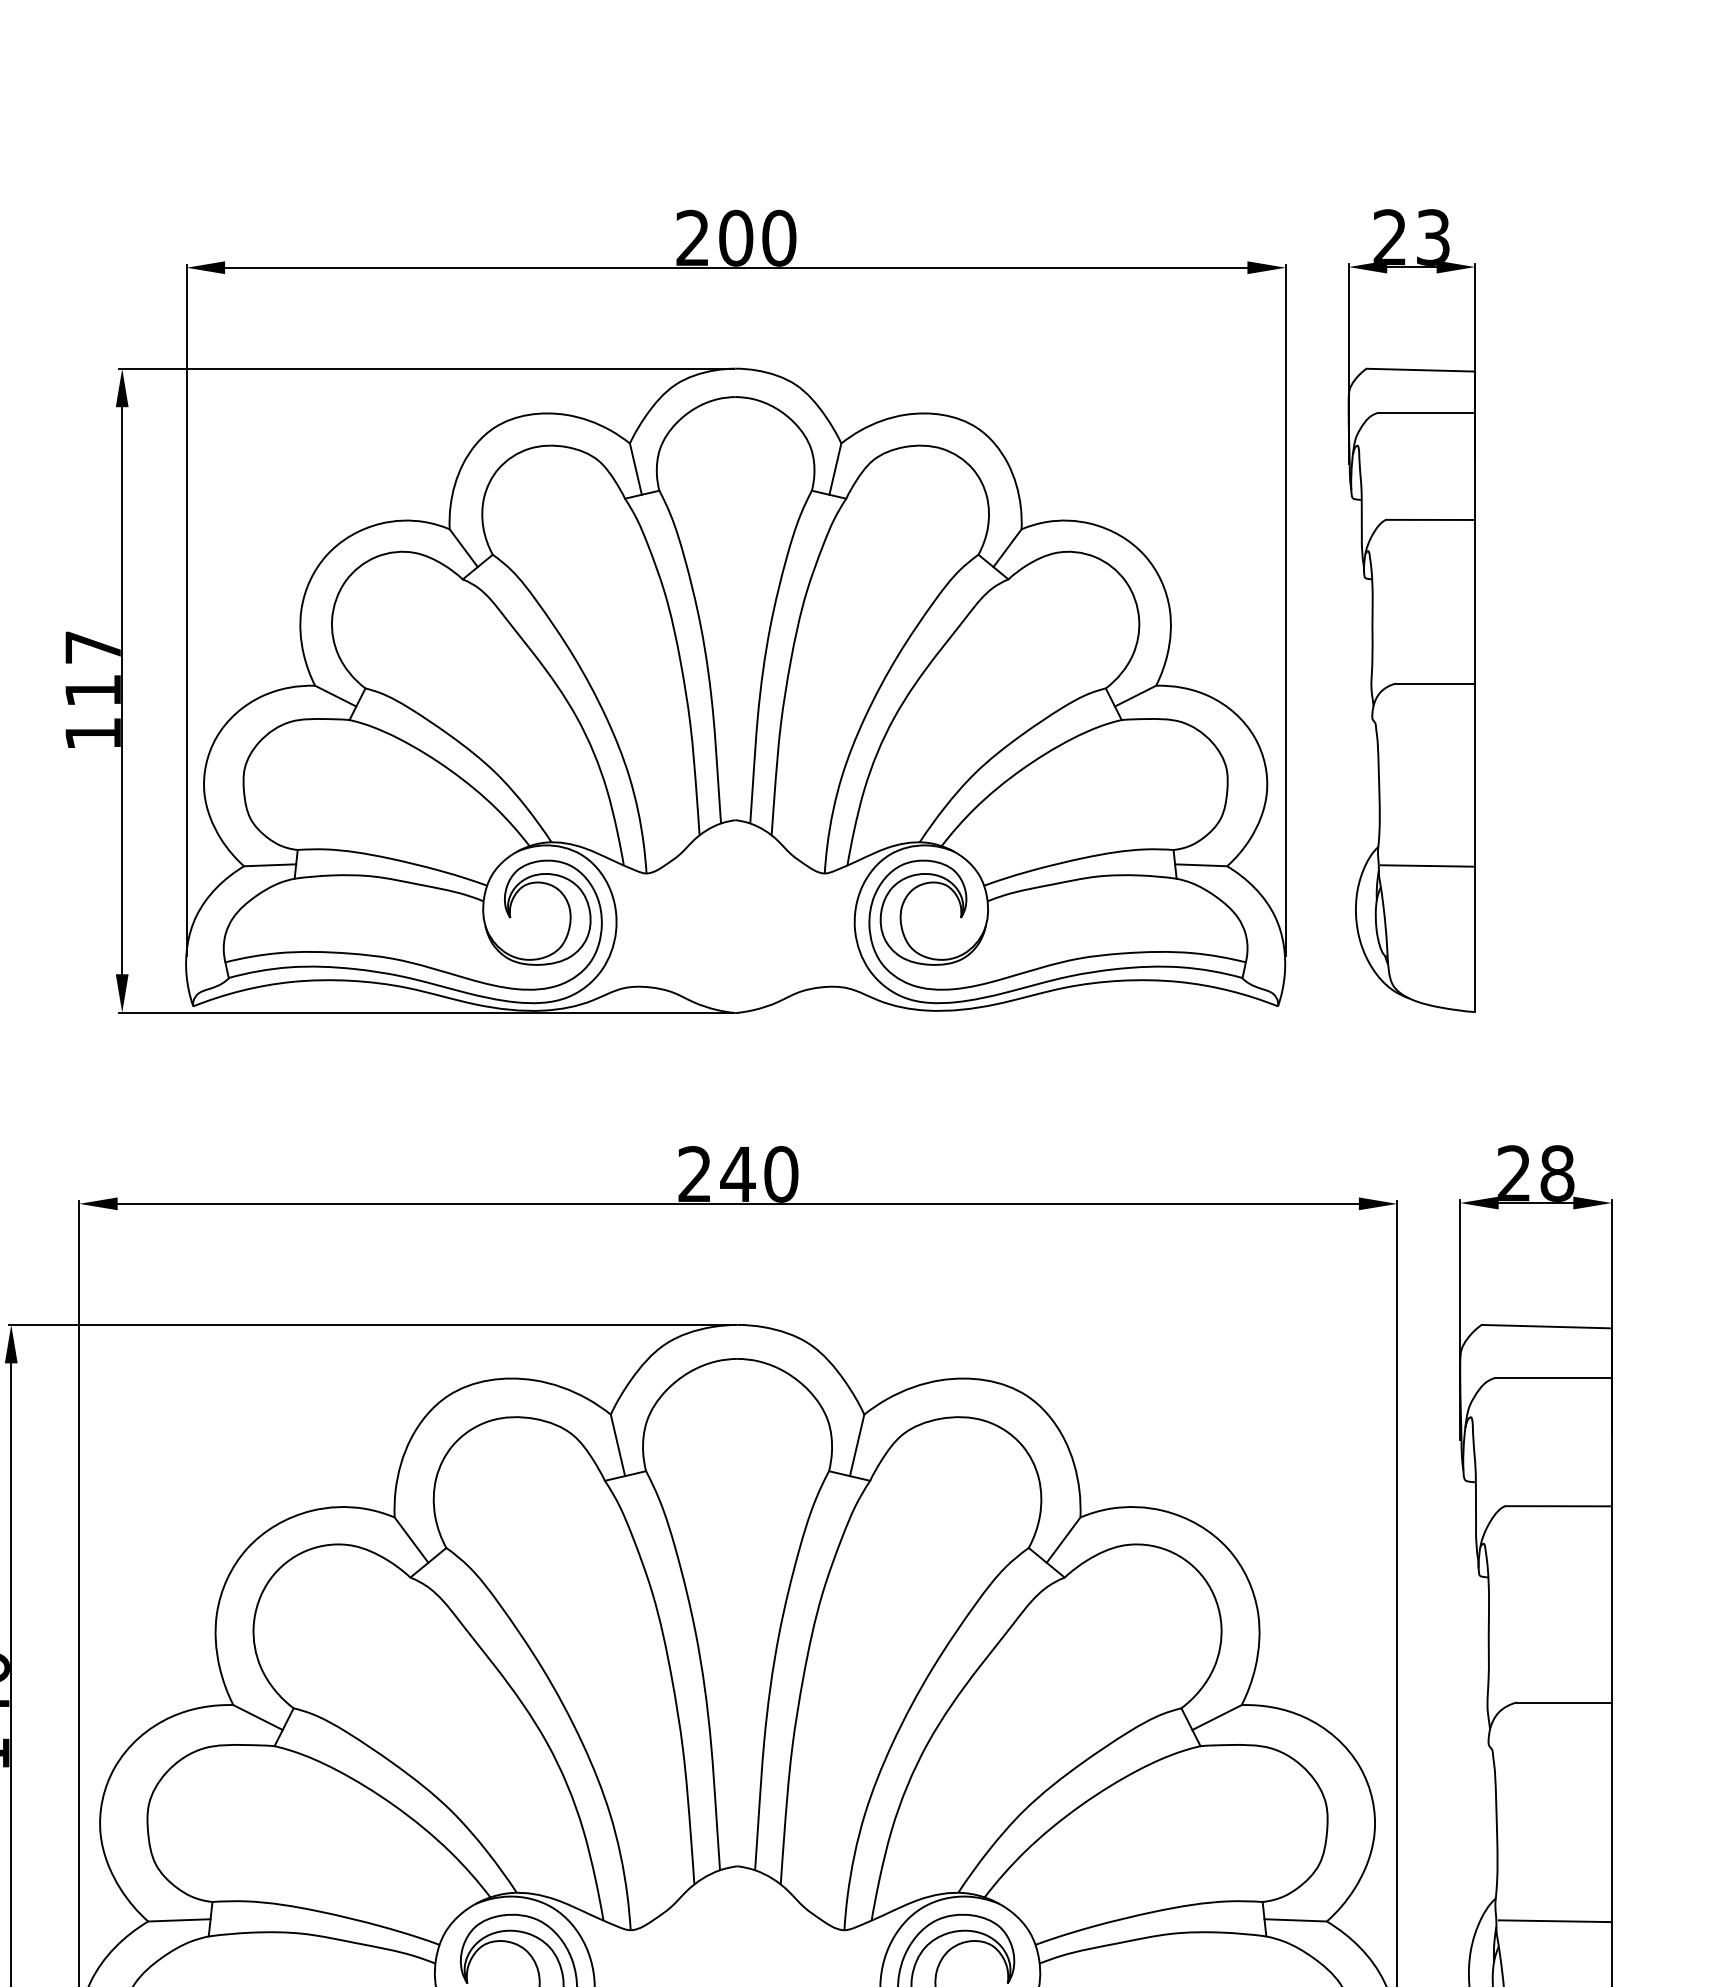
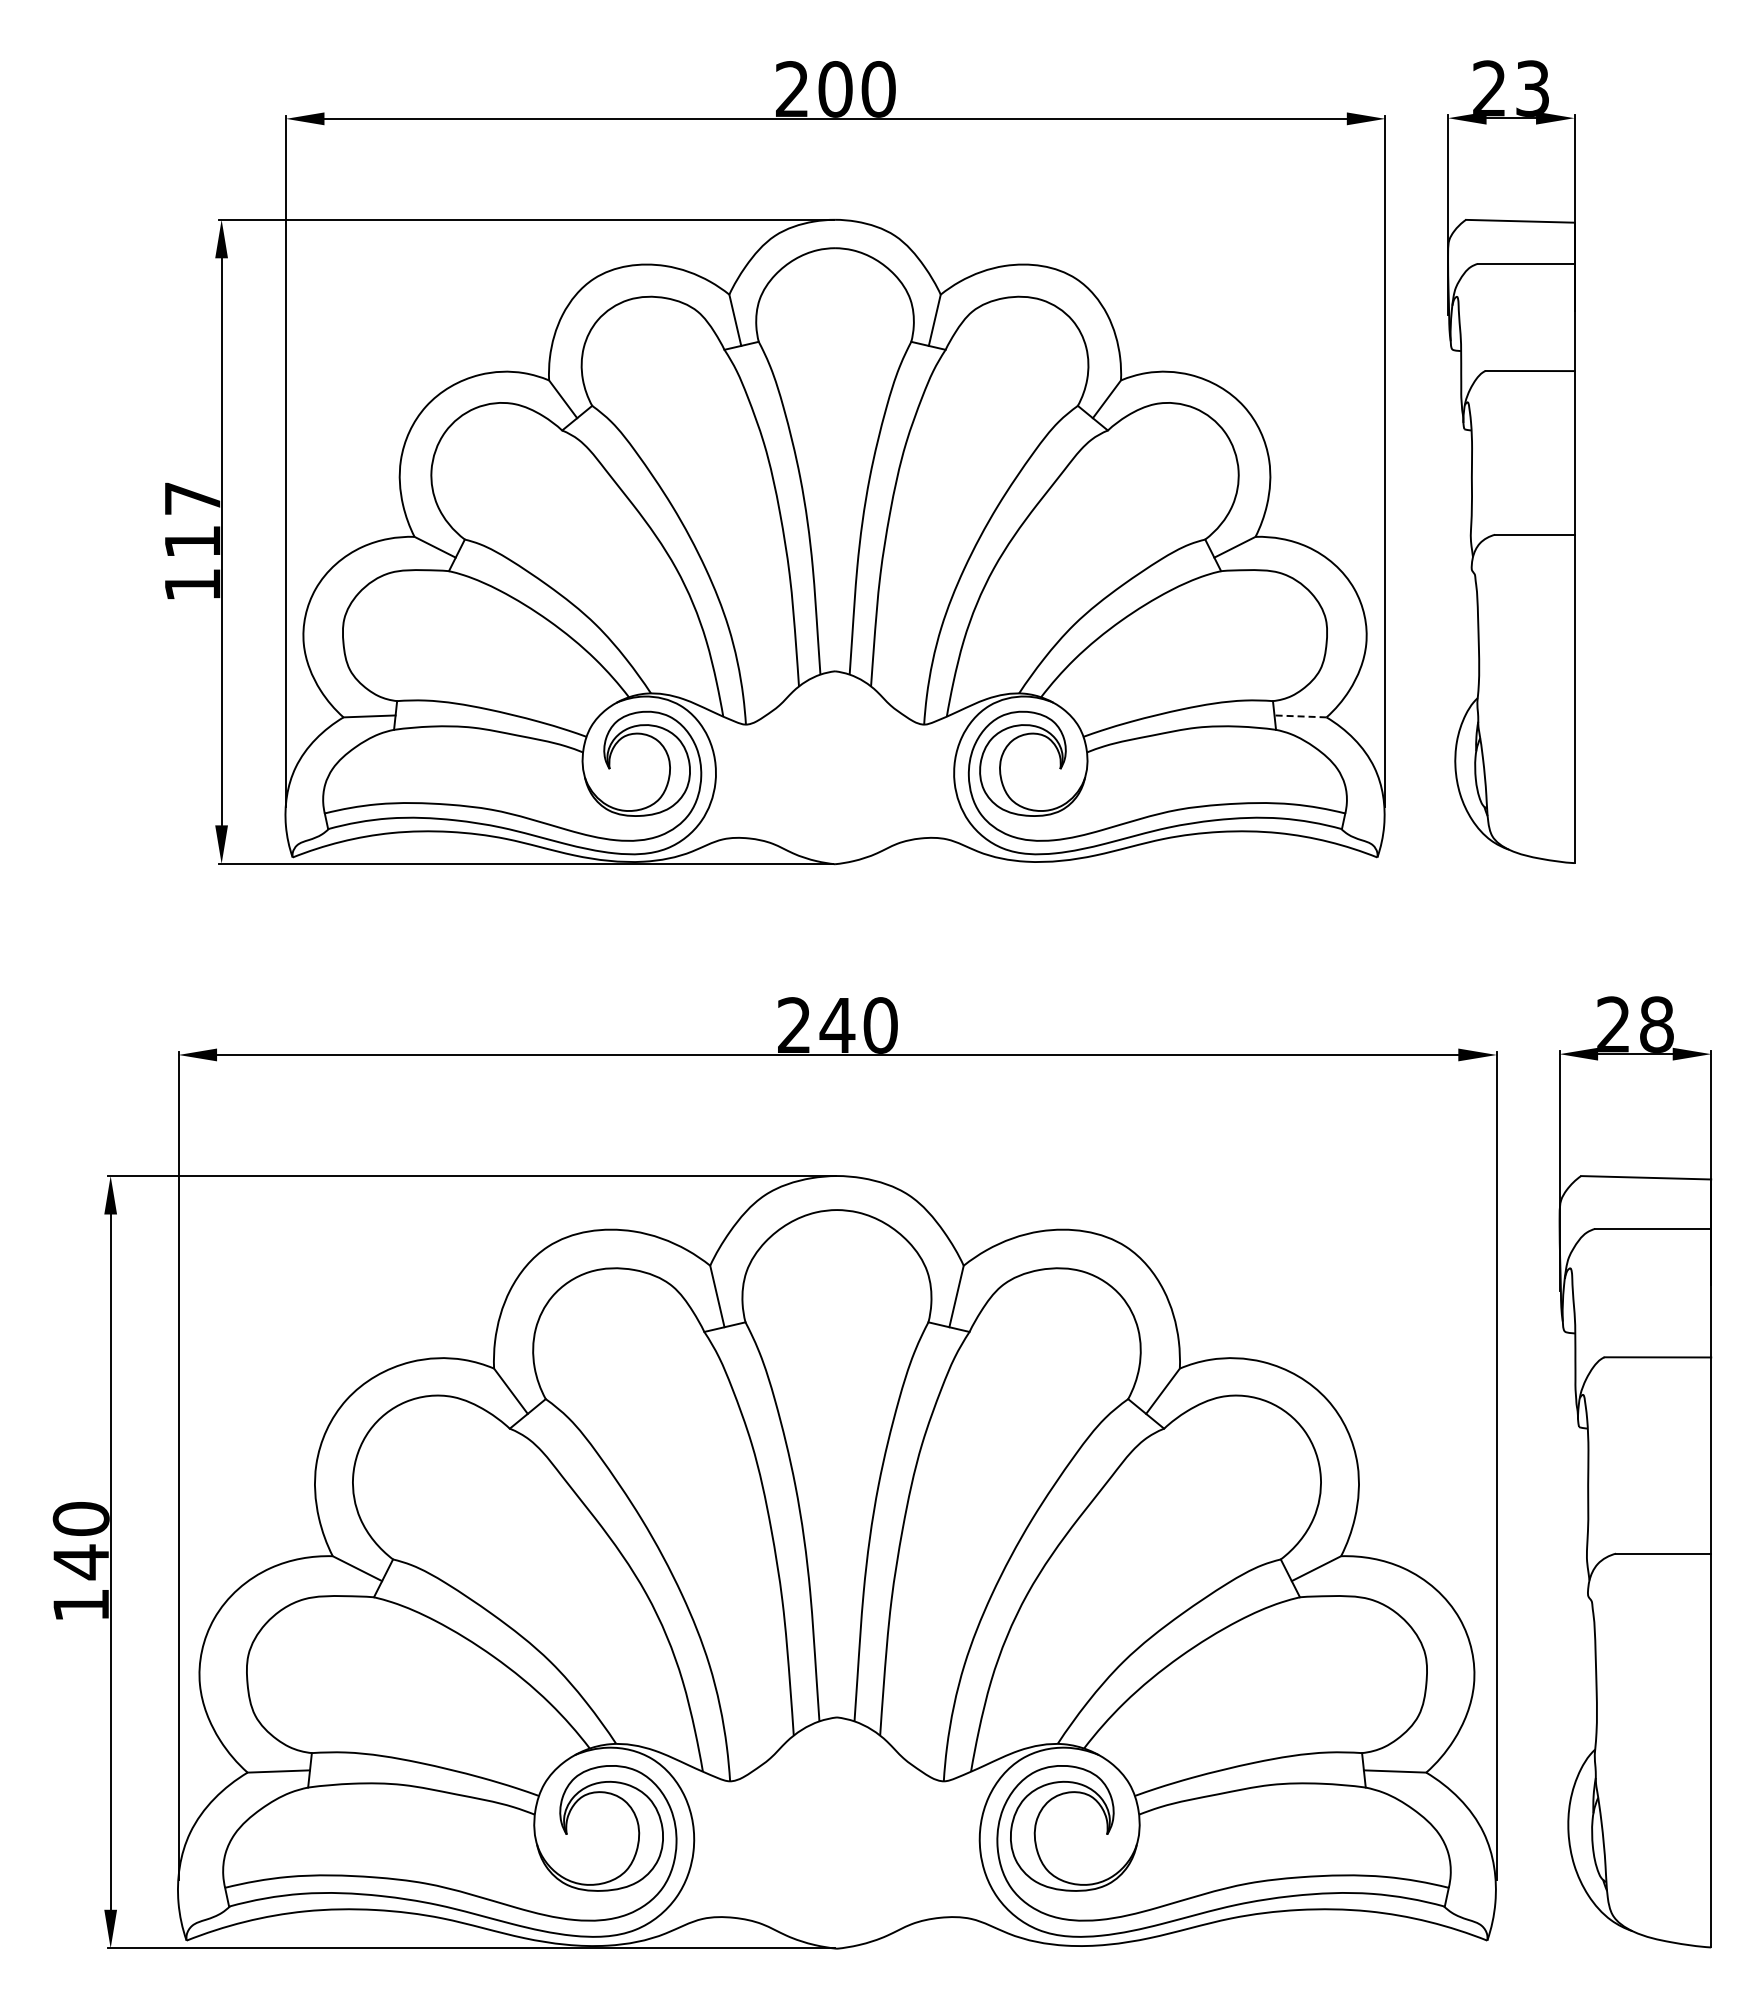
line: (1201, 865) -> (1300, 716), solid -> dashed
line: (1428, 865) -> (1527, 716), removed
line: (1555, 1921) -> (1654, 1772), removed

